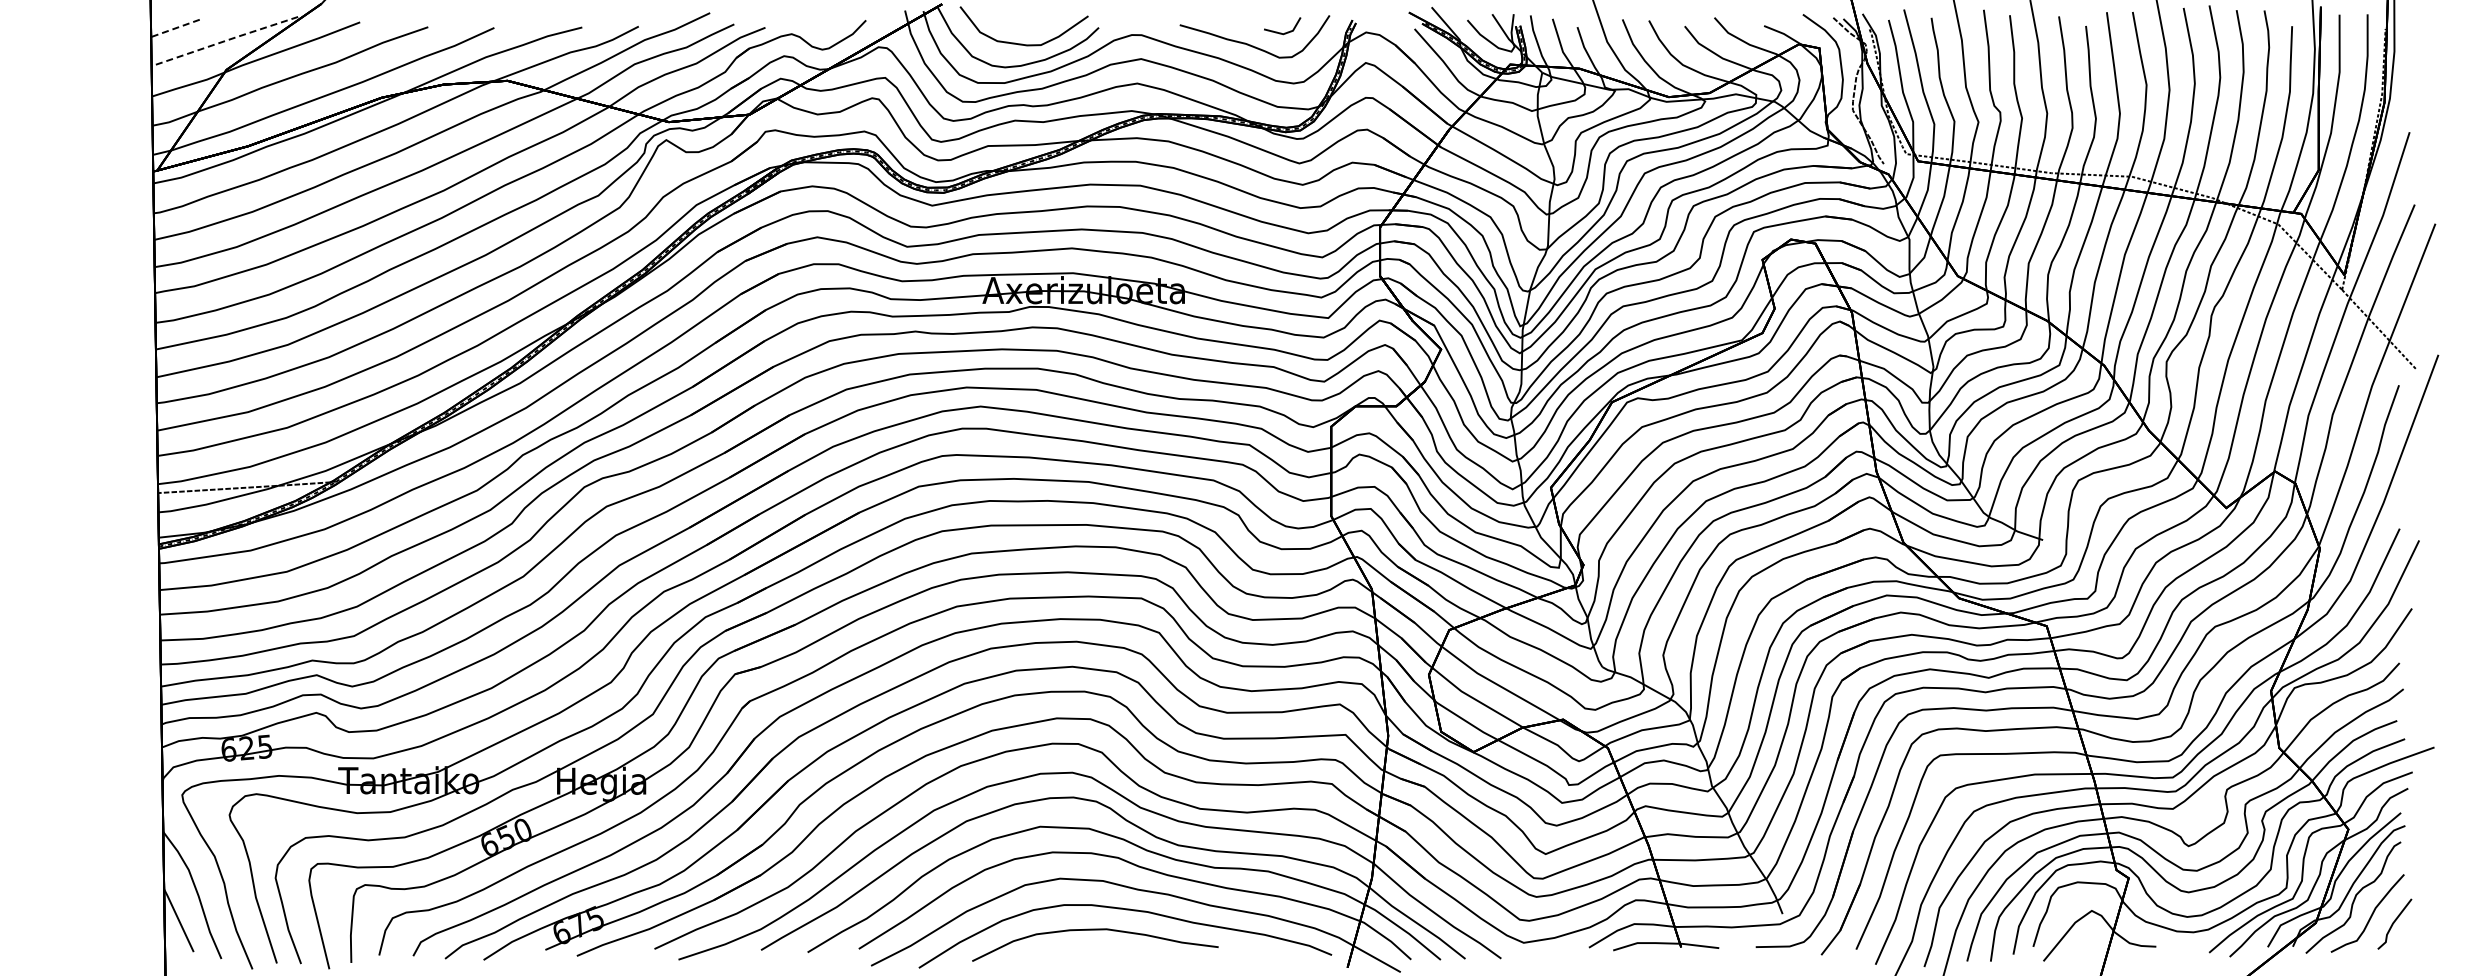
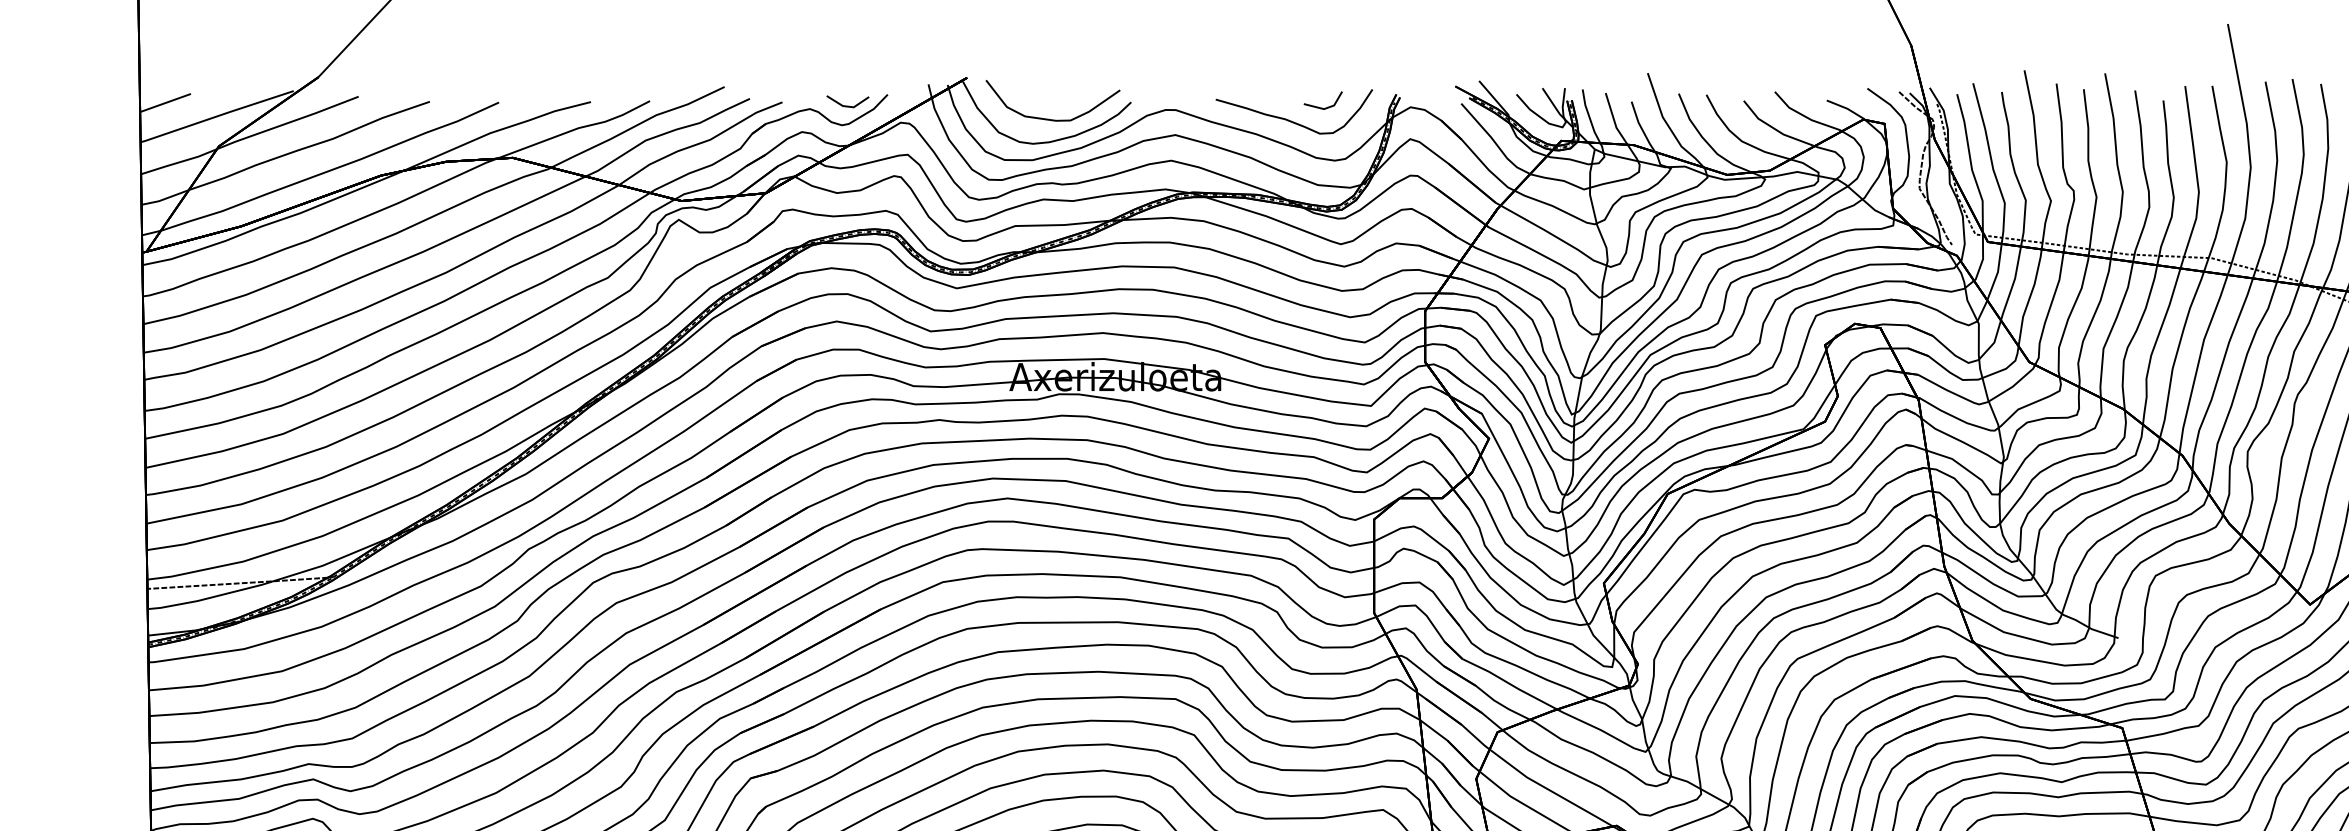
line: (175, 28) -> (165, 103), dashed -> solid
line: (827, 30) -> (847, 105), added
line: (224, 41) -> (216, 116), dashed -> solid

